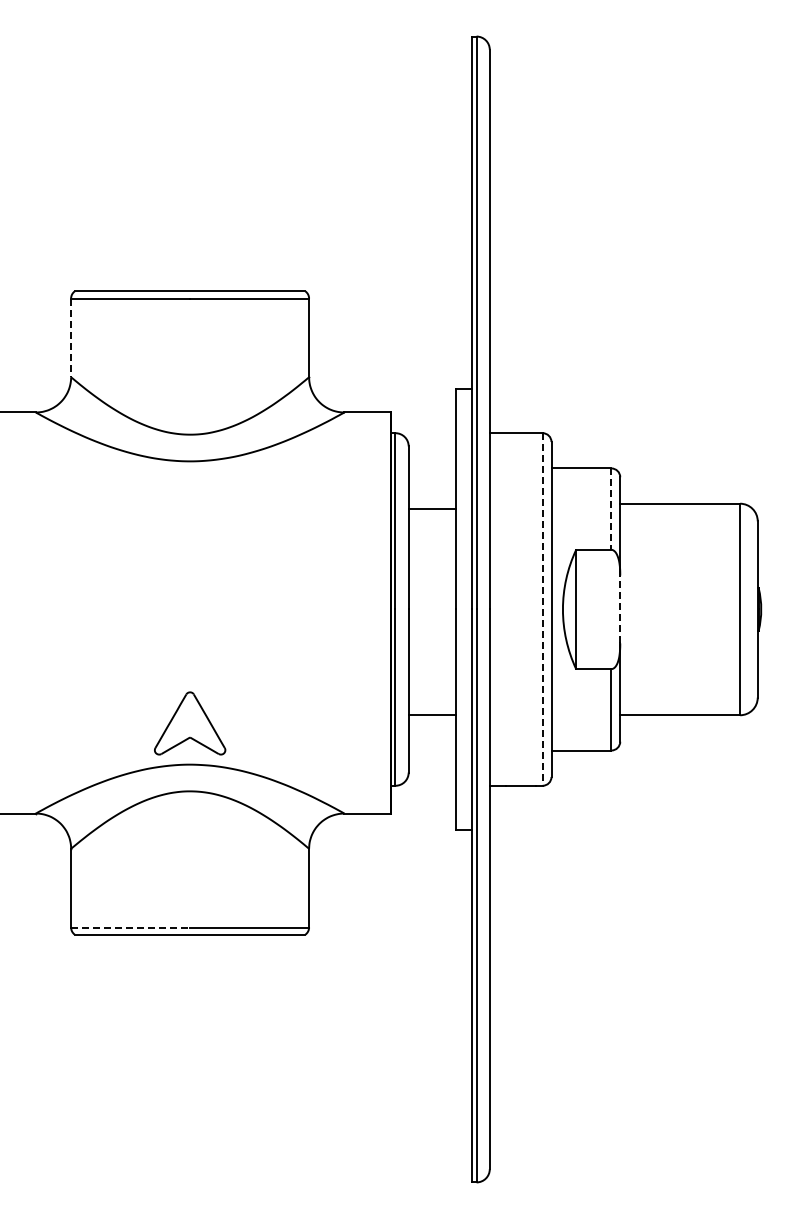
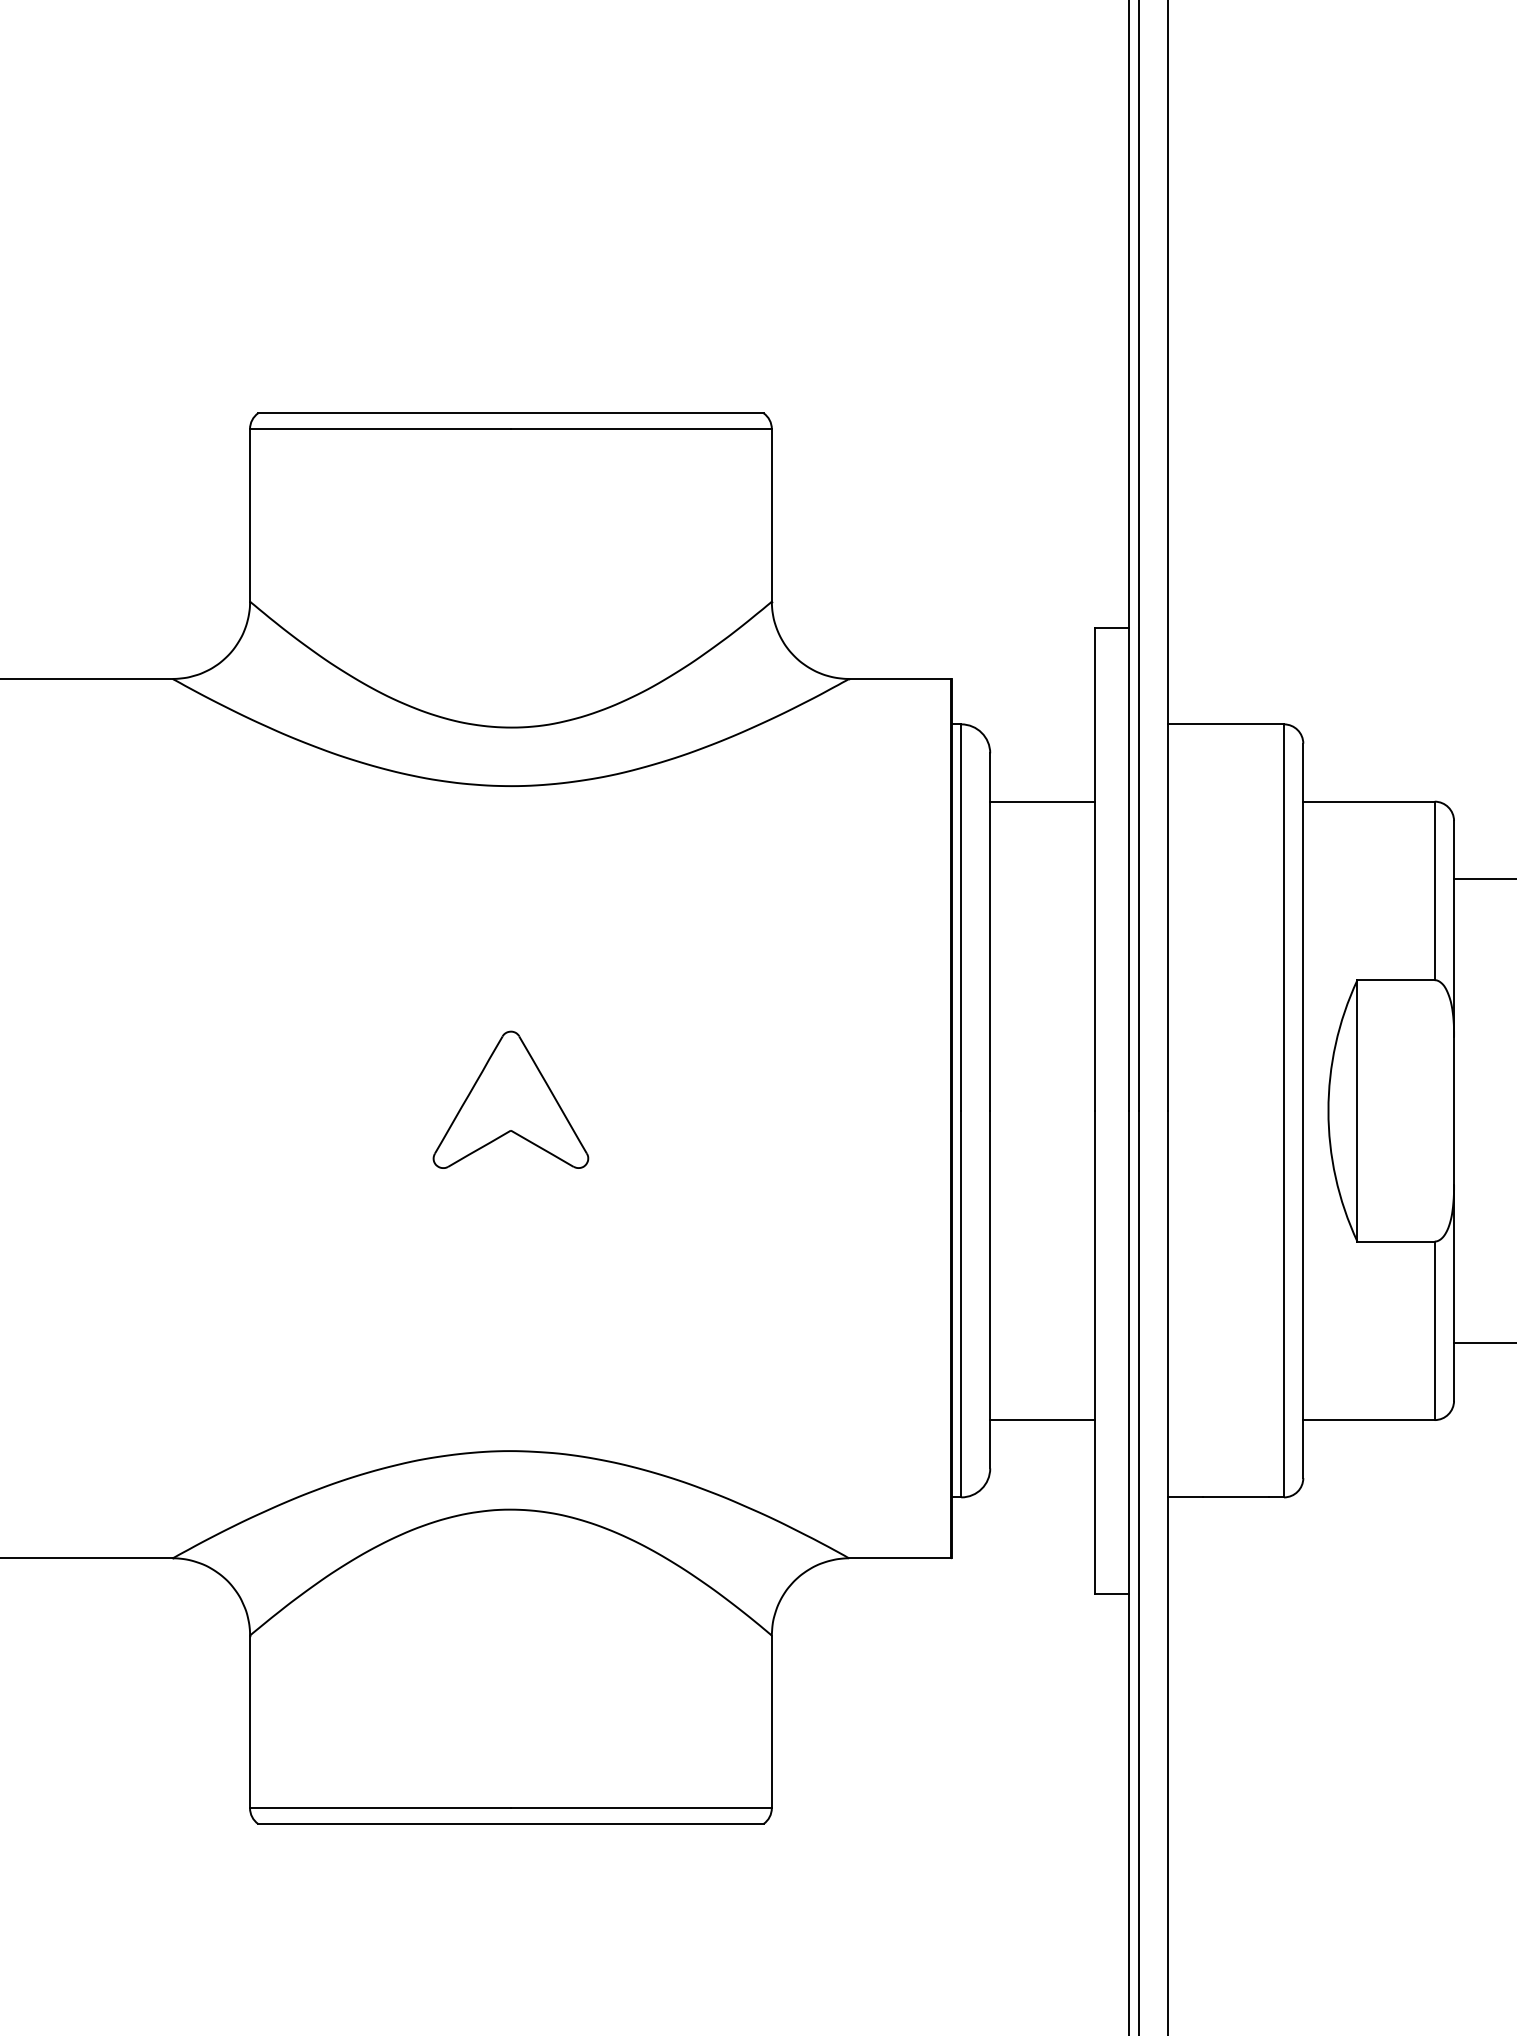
line: (71, 338) -> (250, 516), dashed -> solid
line: (432, 509) -> (1042, 801), moved
line: (611, 509) -> (1434, 891), dashed -> solid
line: (542, 609) -> (1283, 1110), dashed -> solid
line: (620, 609) -> (1454, 1110), dashed -> solid
line: (432, 714) -> (1042, 1420), moved
part: (190, 723) -> (511, 1099), moved
line: (131, 927) -> (382, 1808), dashed -> solid

